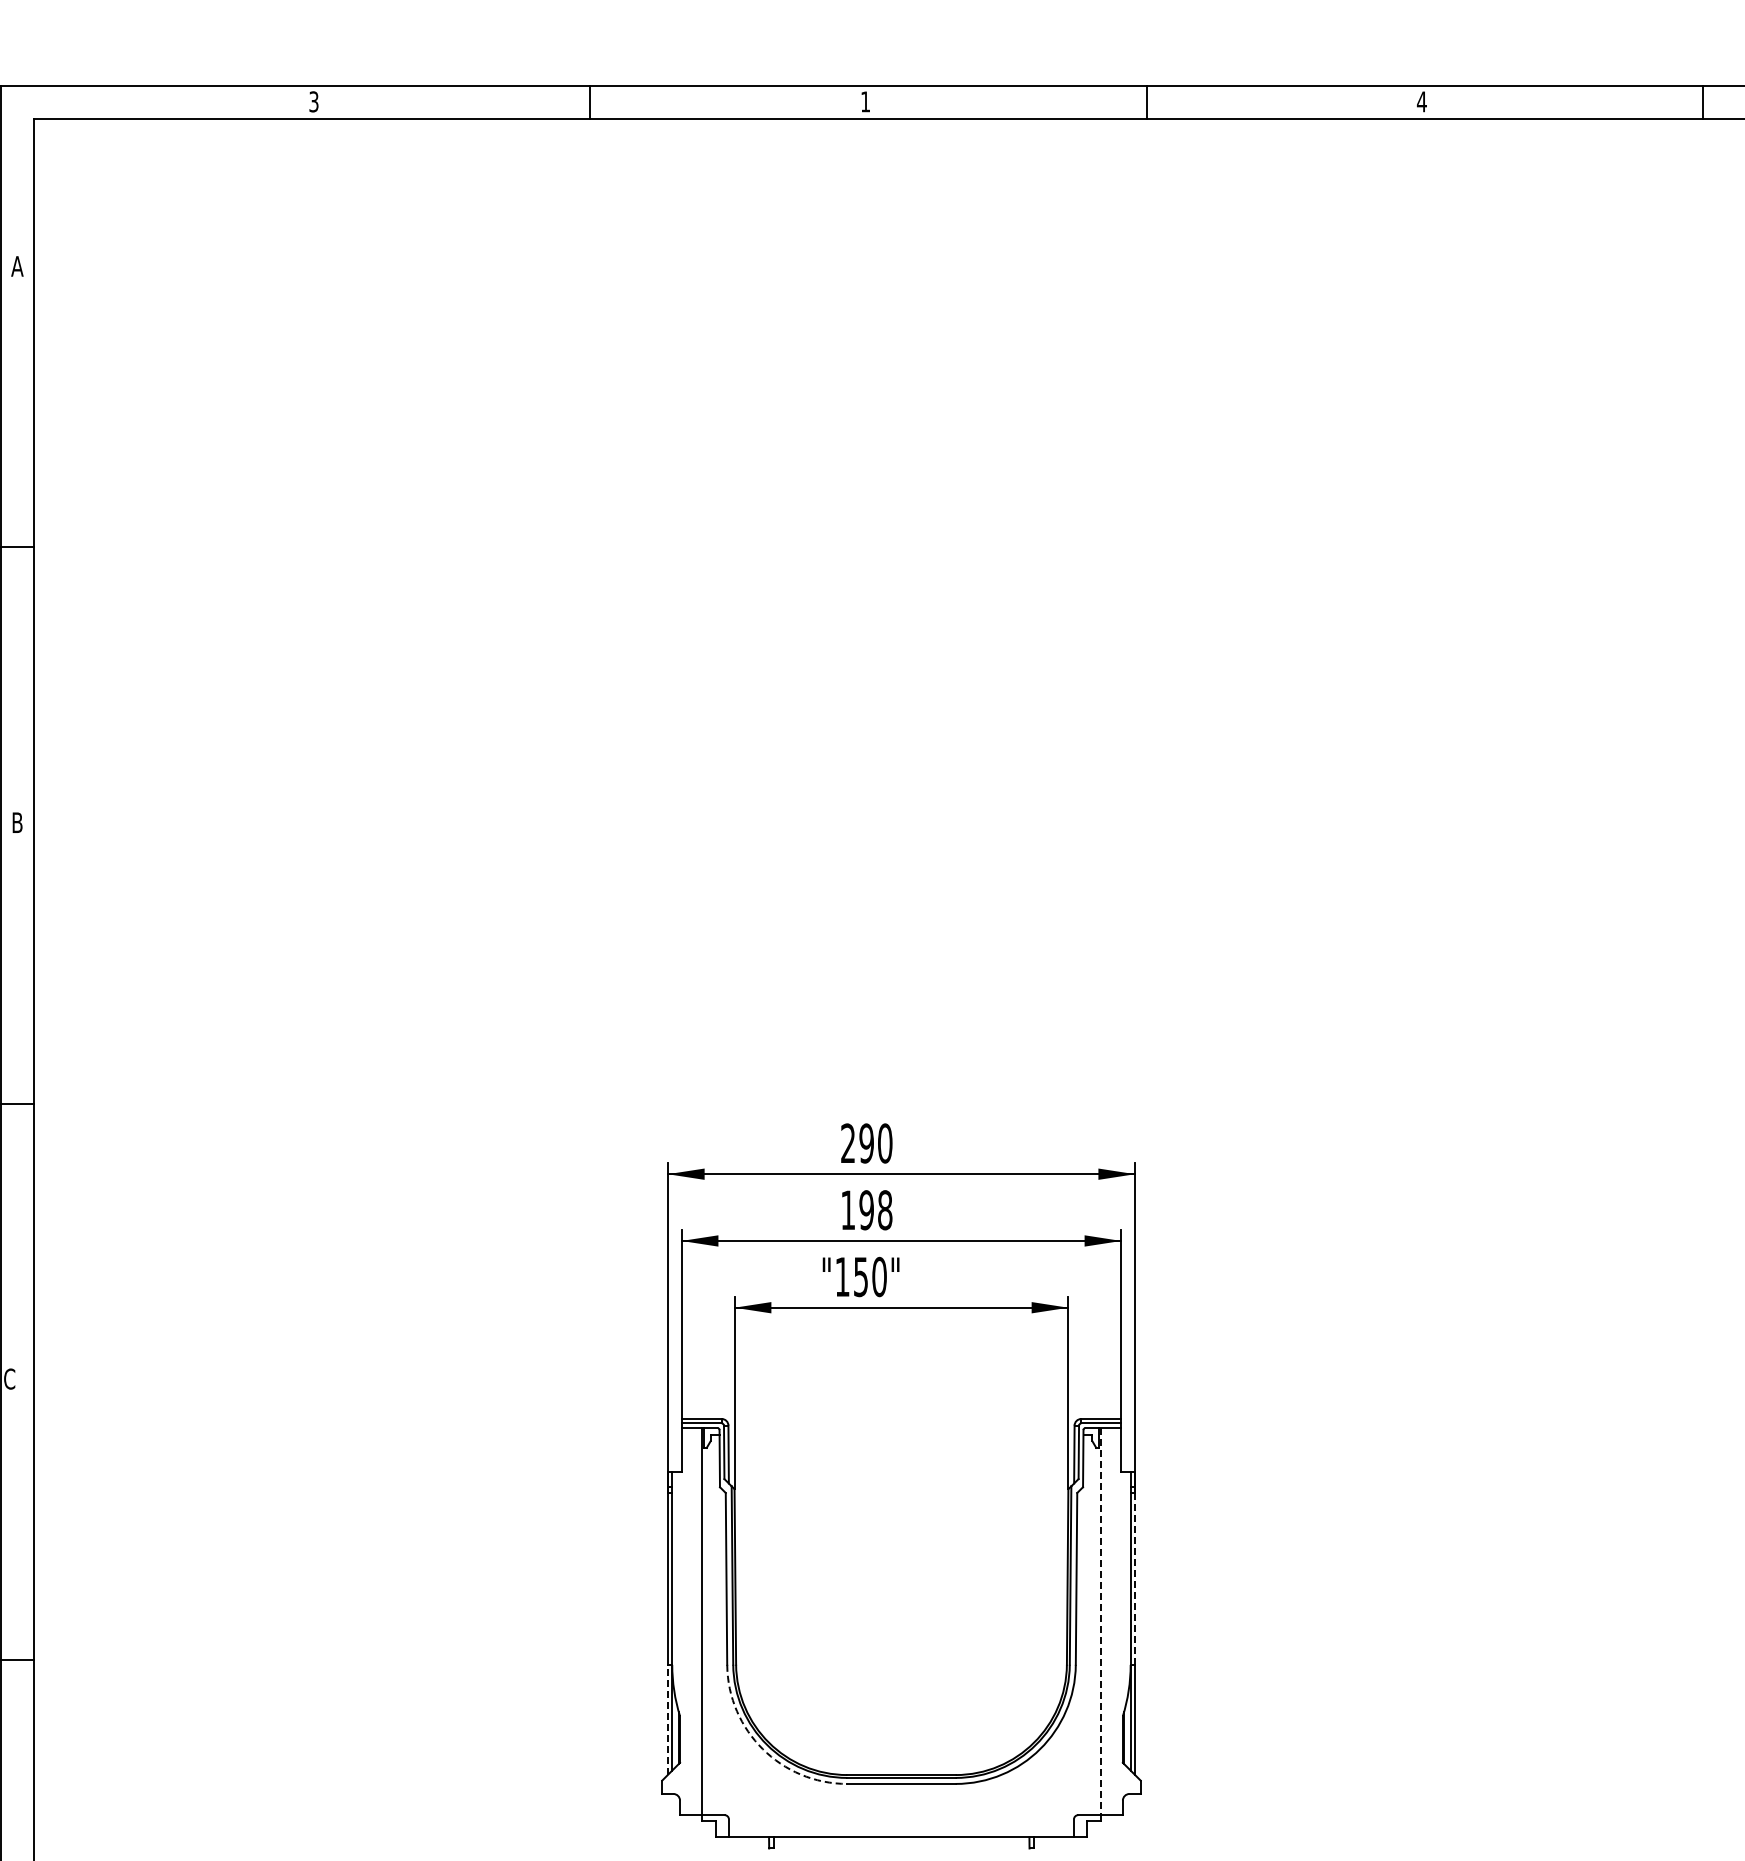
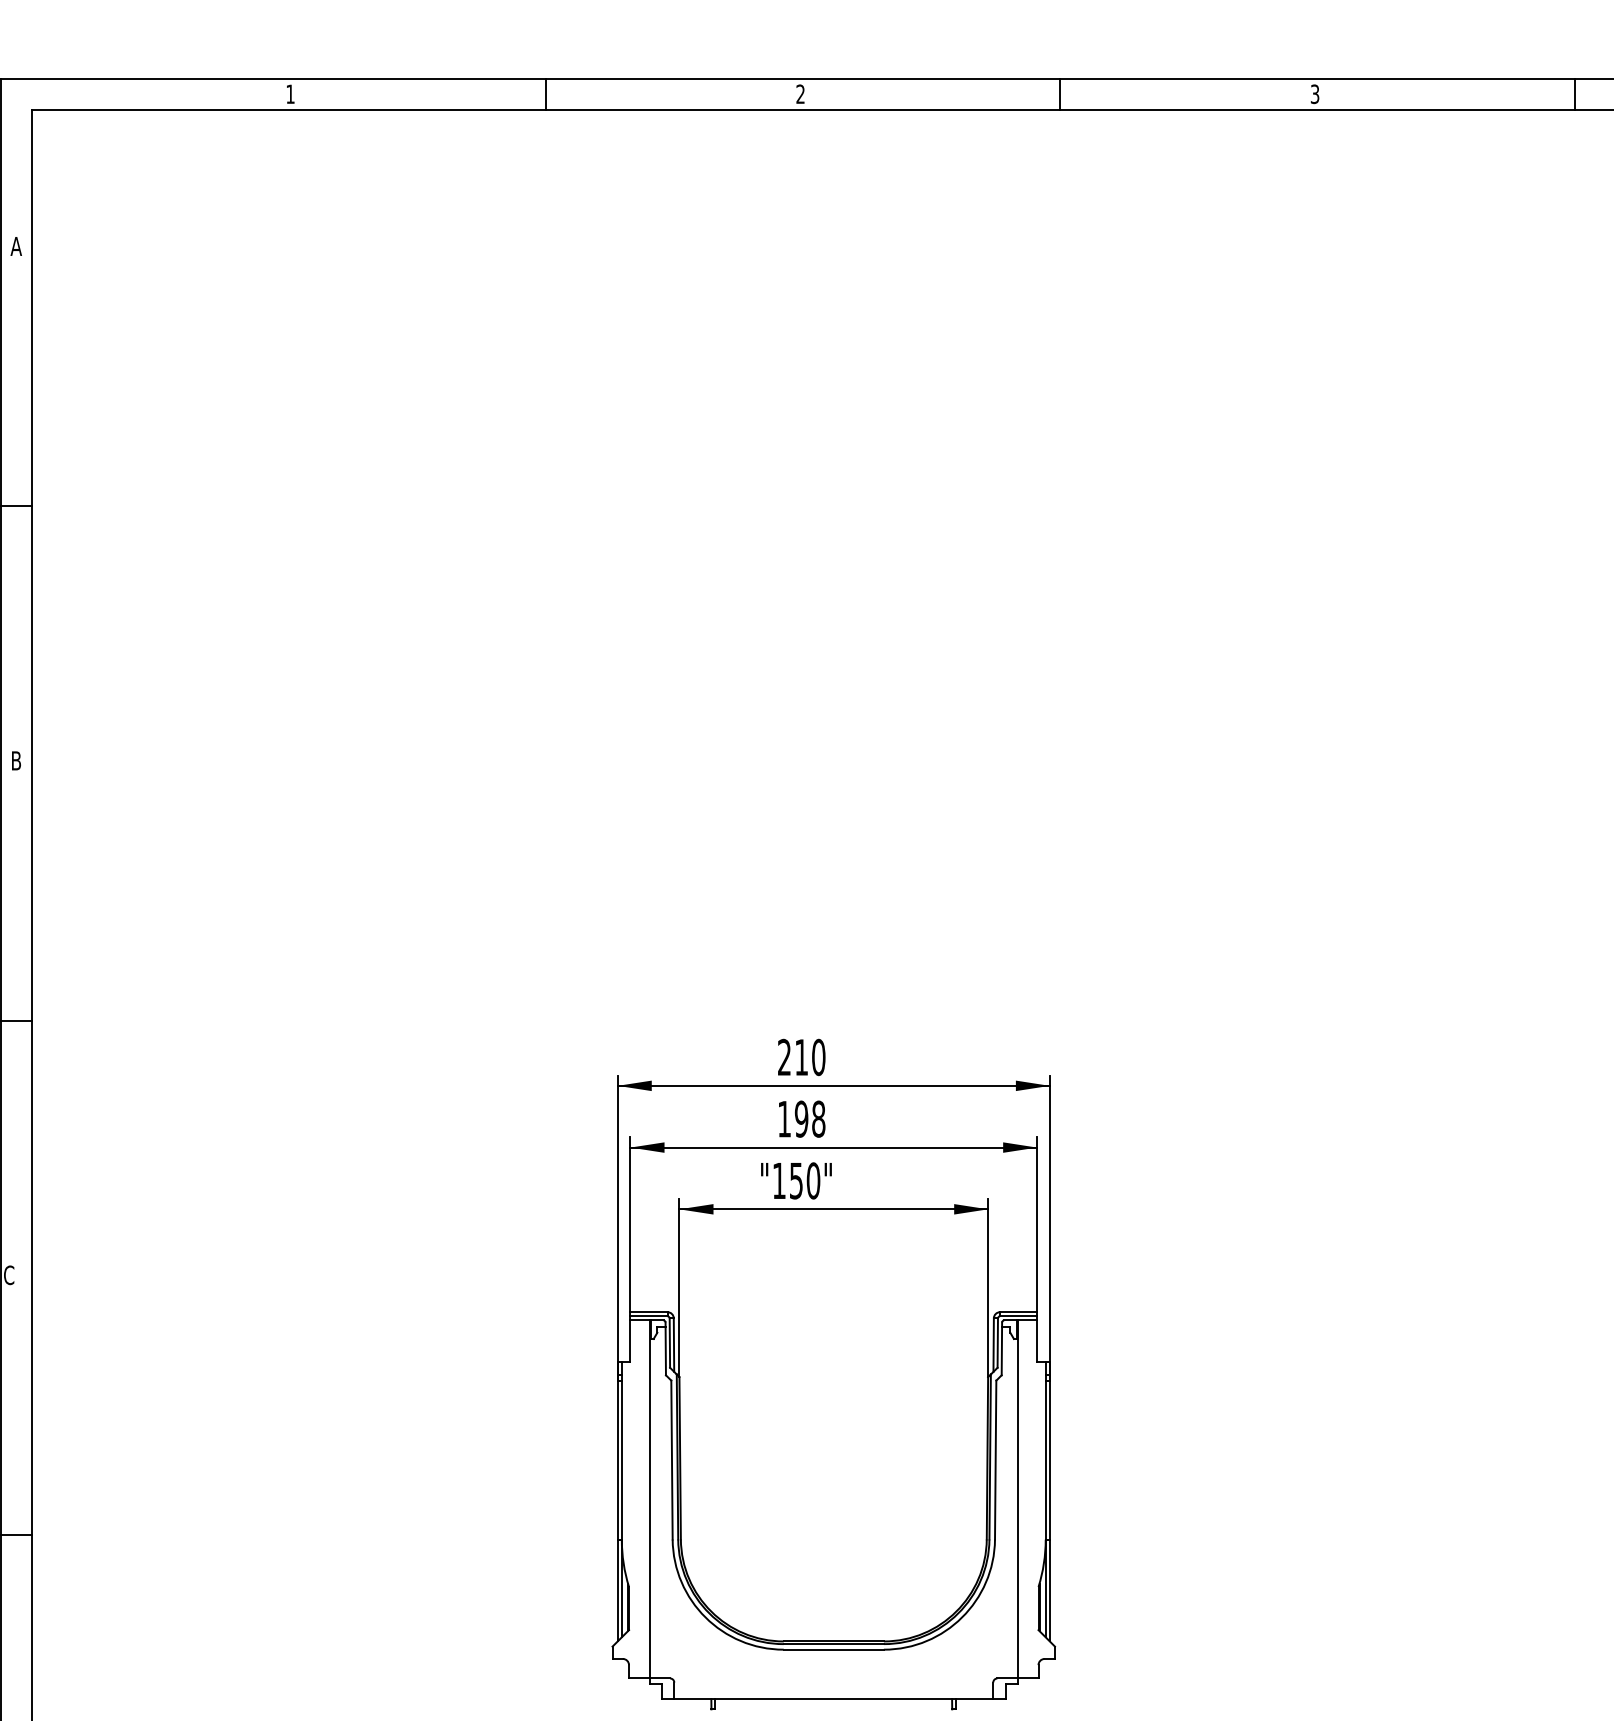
text: (313, 101) -> (290, 93), 3 -> 1
text: (865, 101) -> (800, 93), 1 -> 2
text: (1421, 101) -> (1314, 93), 4 -> 3
text: (866, 1143) -> (801, 1057), 290 -> 210
line: (1135, 1578) -> (1050, 1459), dashed -> solid
line: (1100, 1621) -> (1017, 1499), dashed -> solid
line: (667, 1719) -> (617, 1590), dashed -> solid
arc: (762, 1749) -> (705, 1617), dashed -> solid

